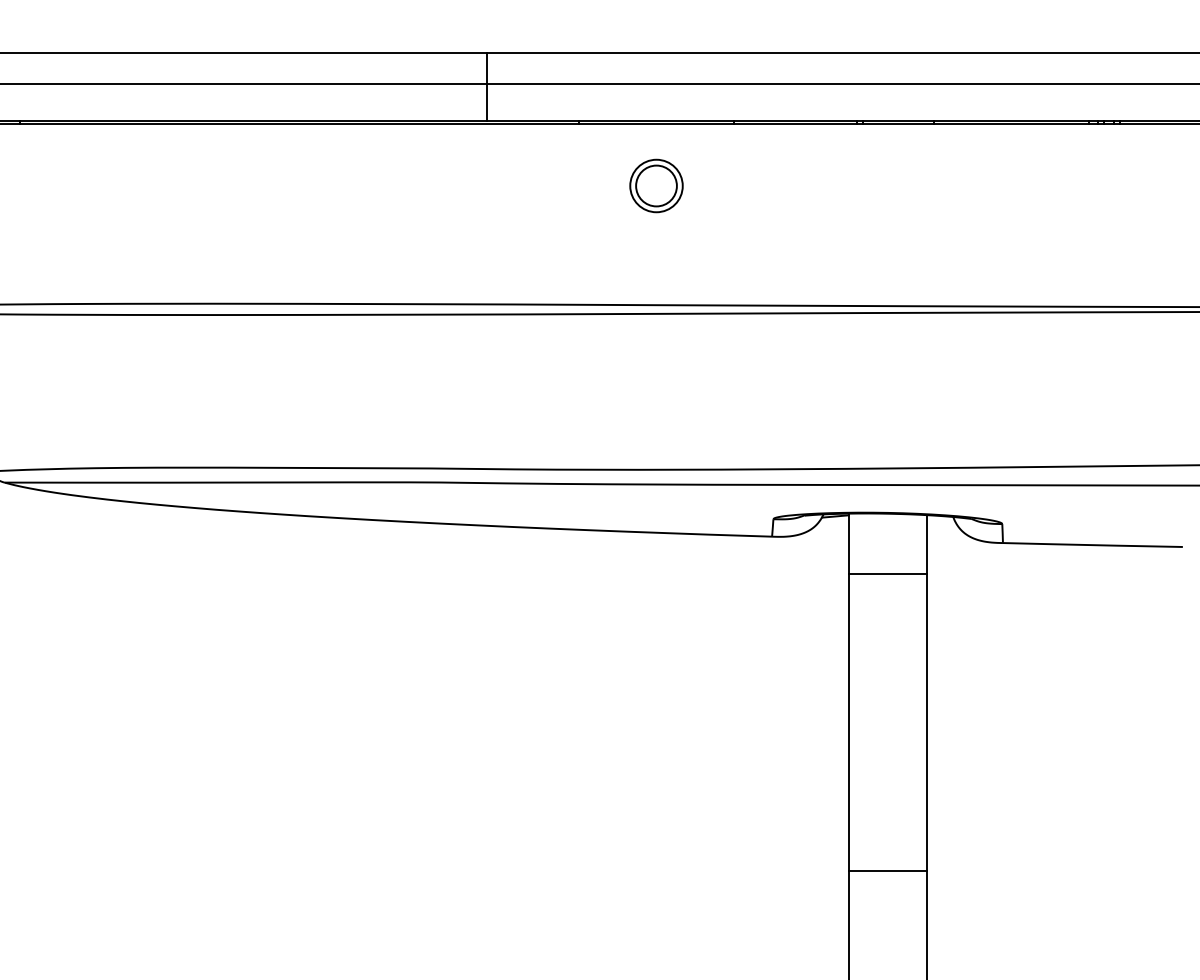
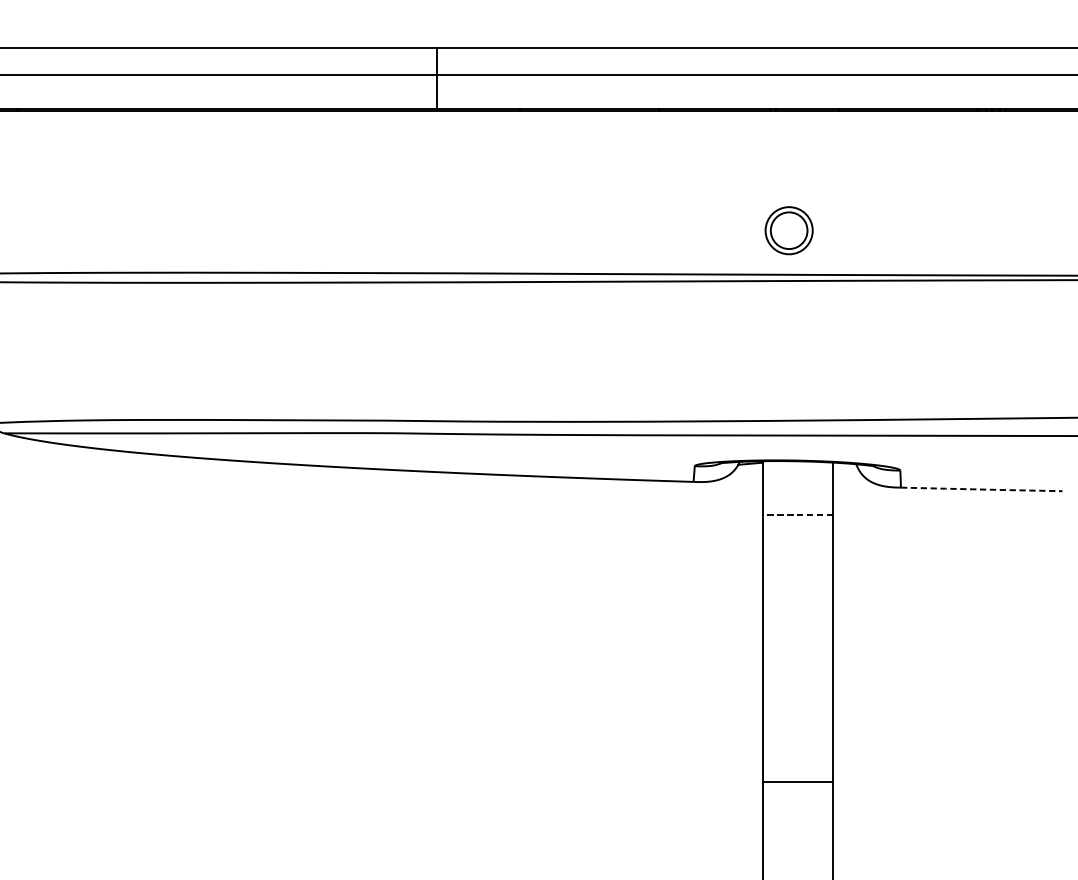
part: (656, 185) -> (789, 230), moved
line: (1093, 545) -> (982, 489), solid -> dashed
line: (887, 573) -> (797, 514), solid -> dashed

